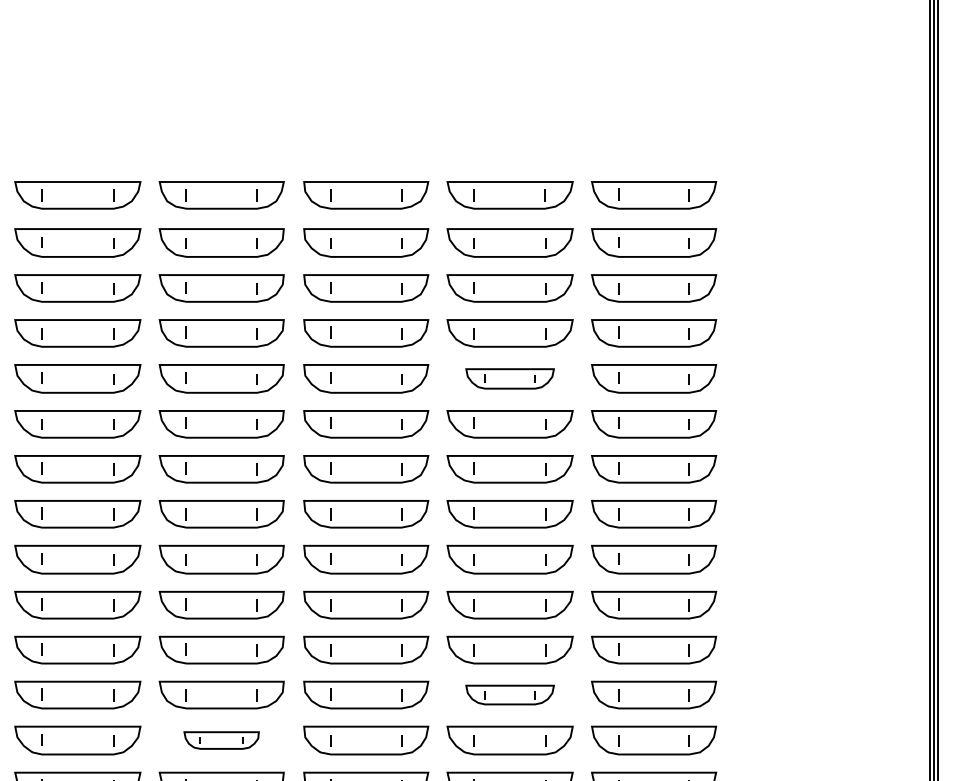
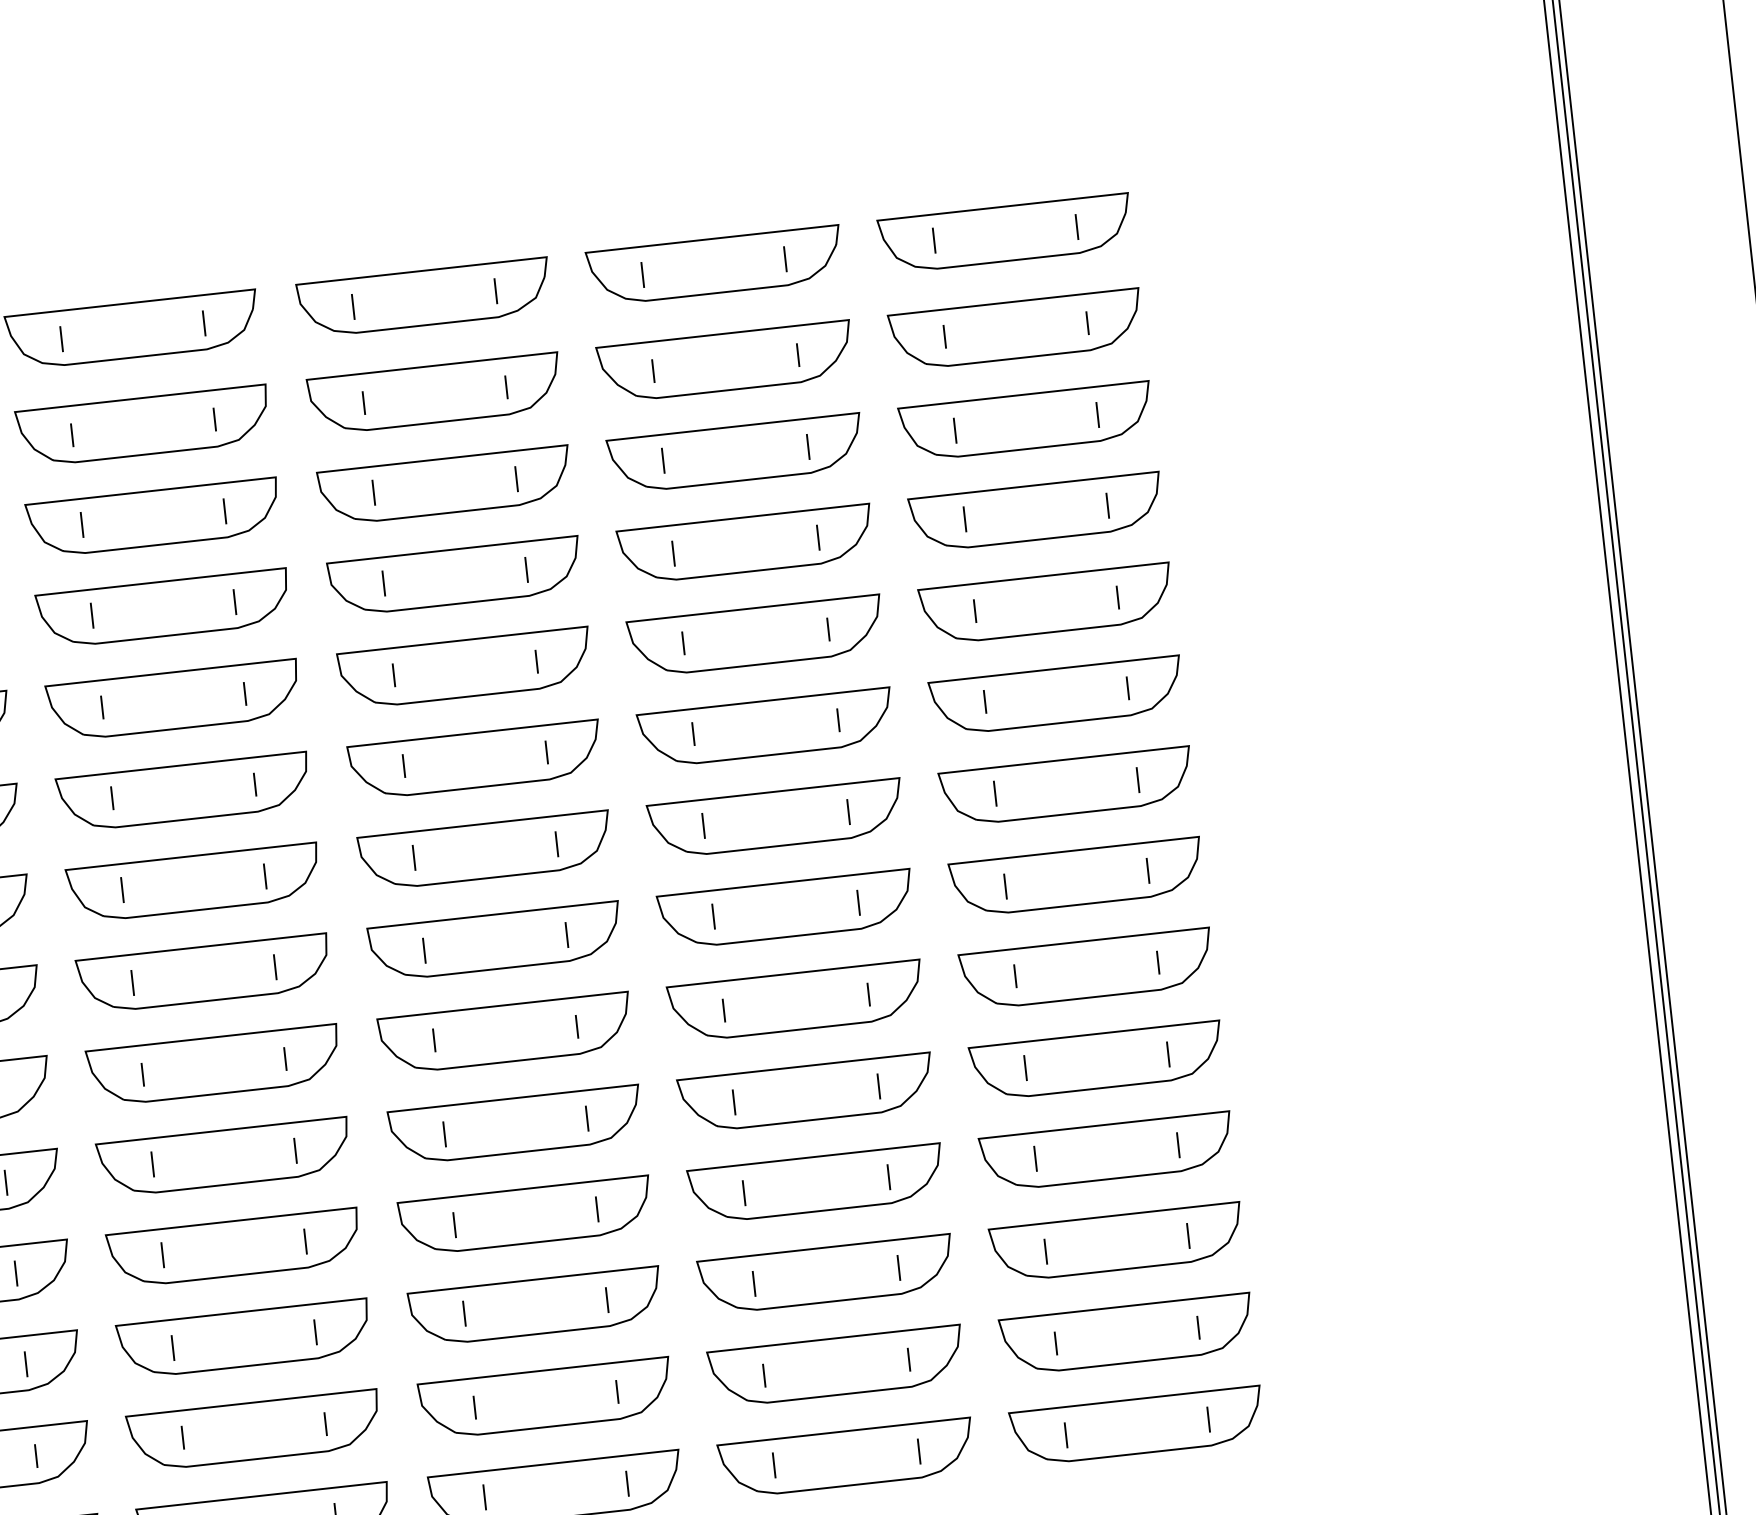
part: (509, 378) -> (754, 635), size x1.43
part: (509, 694) -> (824, 1273), size x1.43
part: (221, 740) -> (253, 1430), size x1.67

